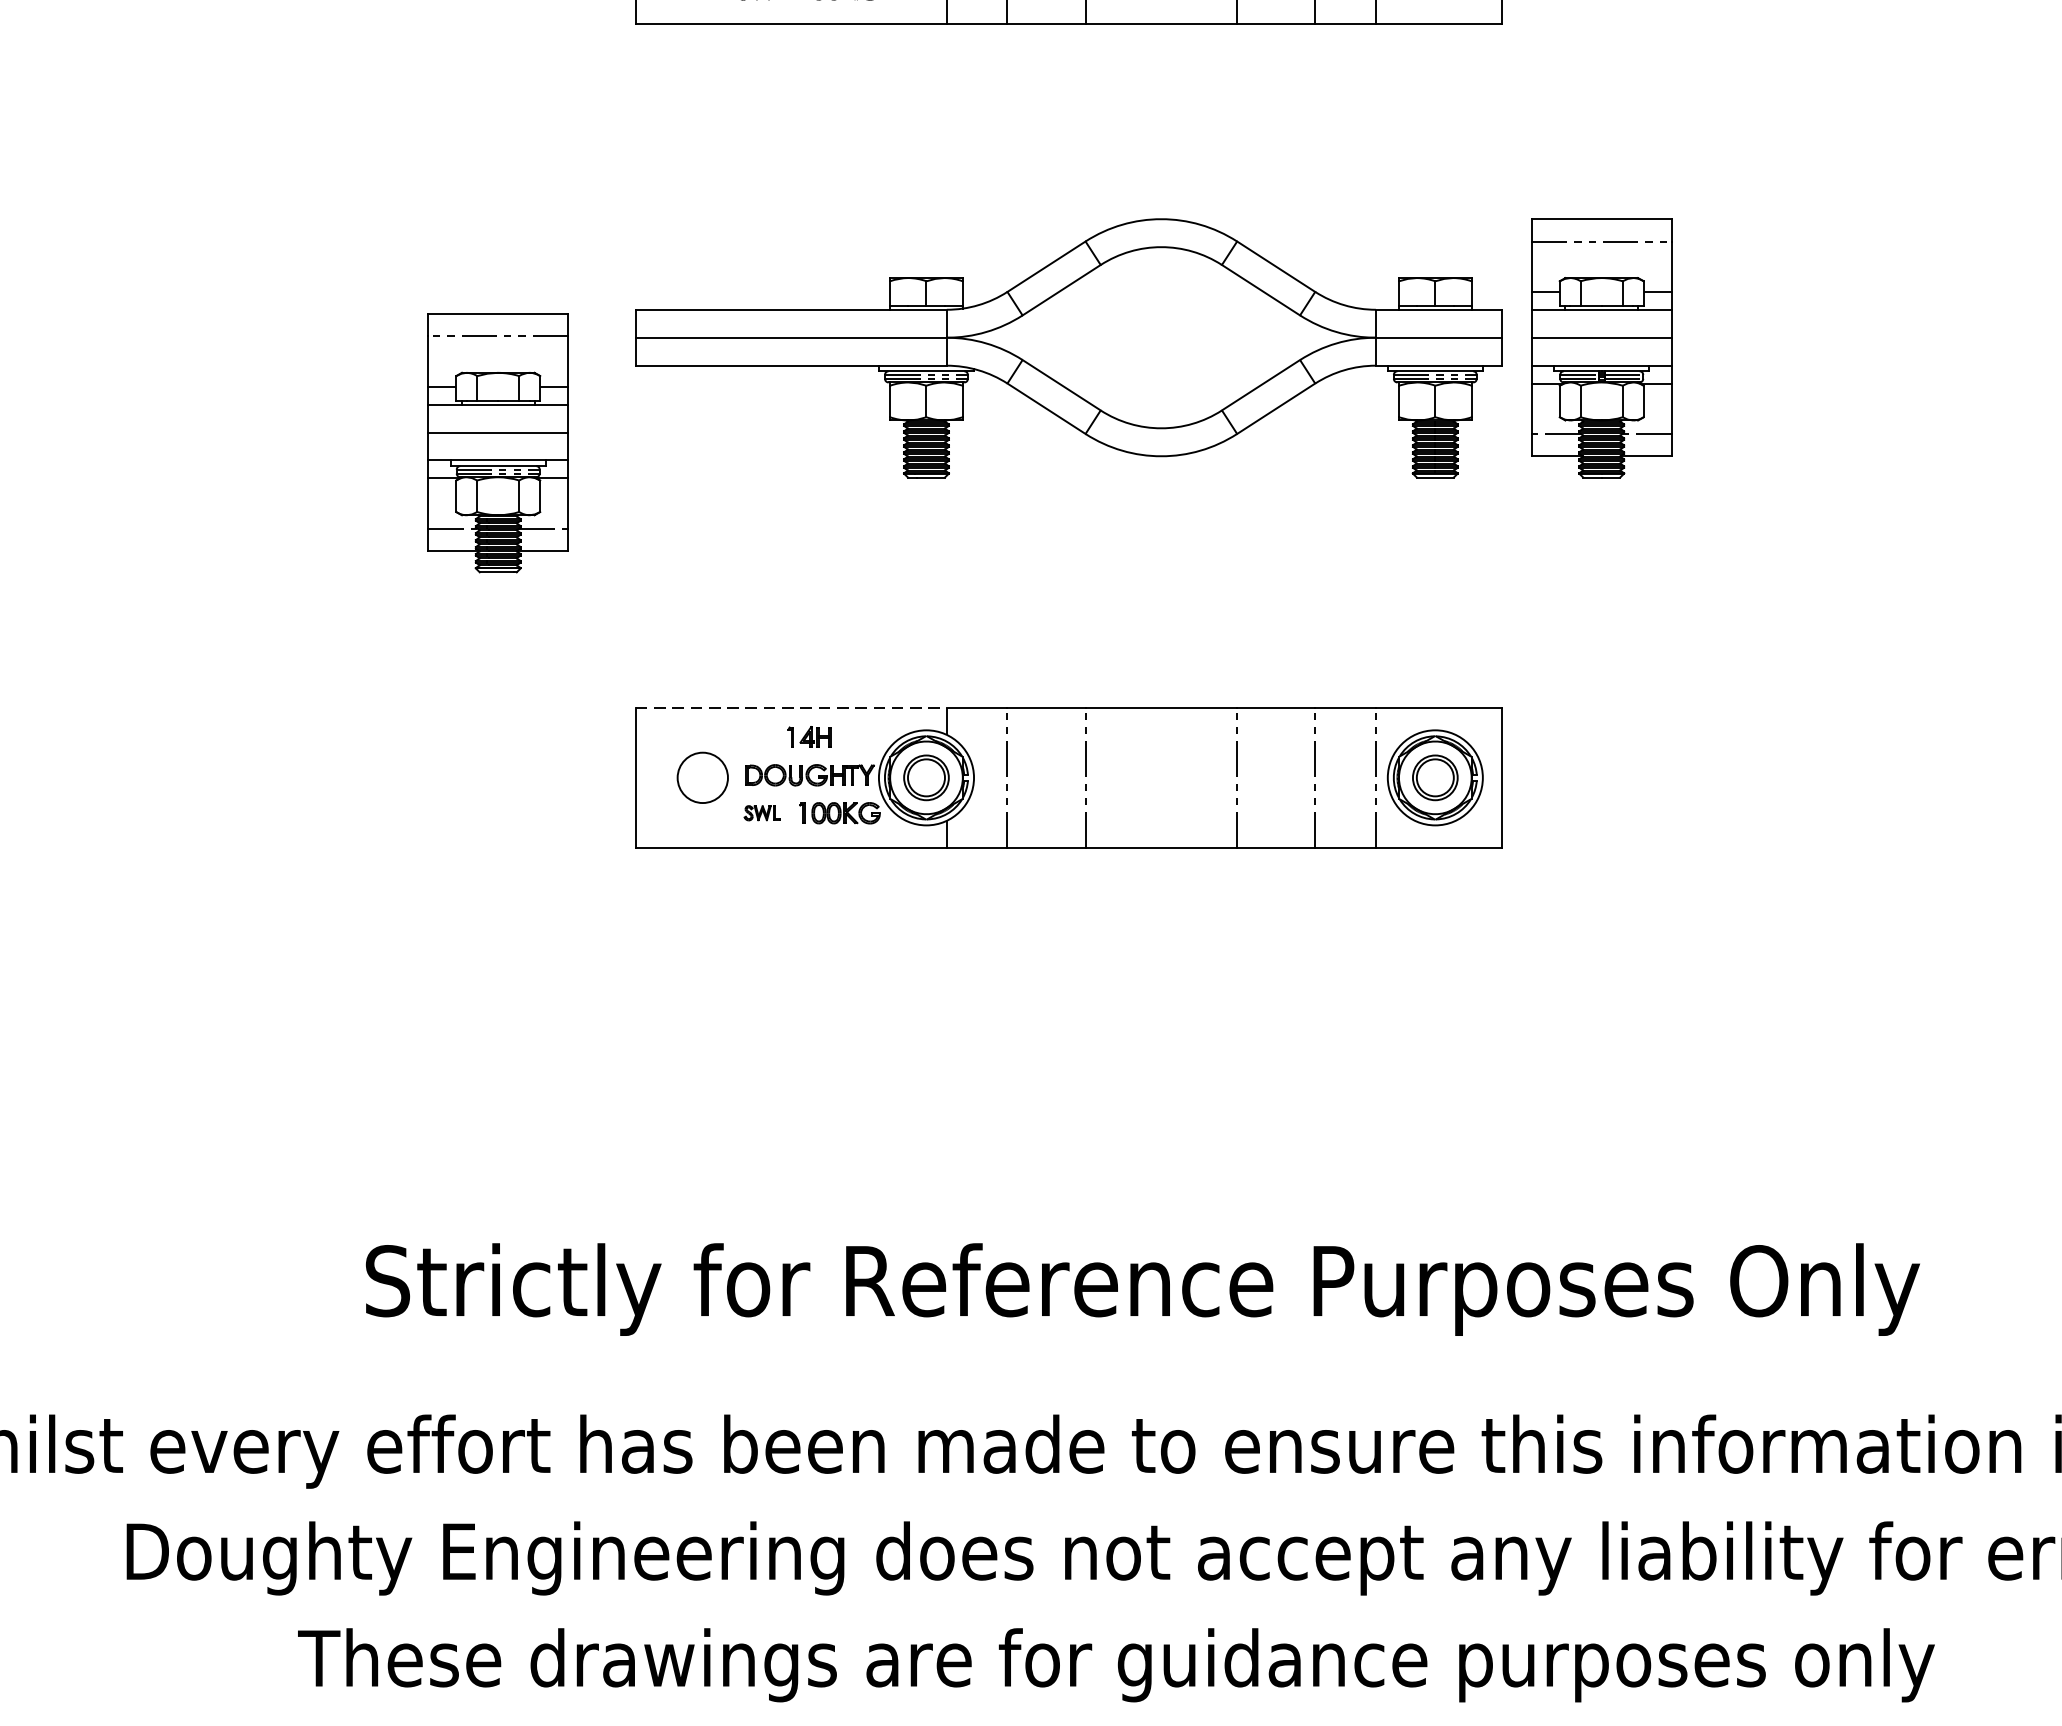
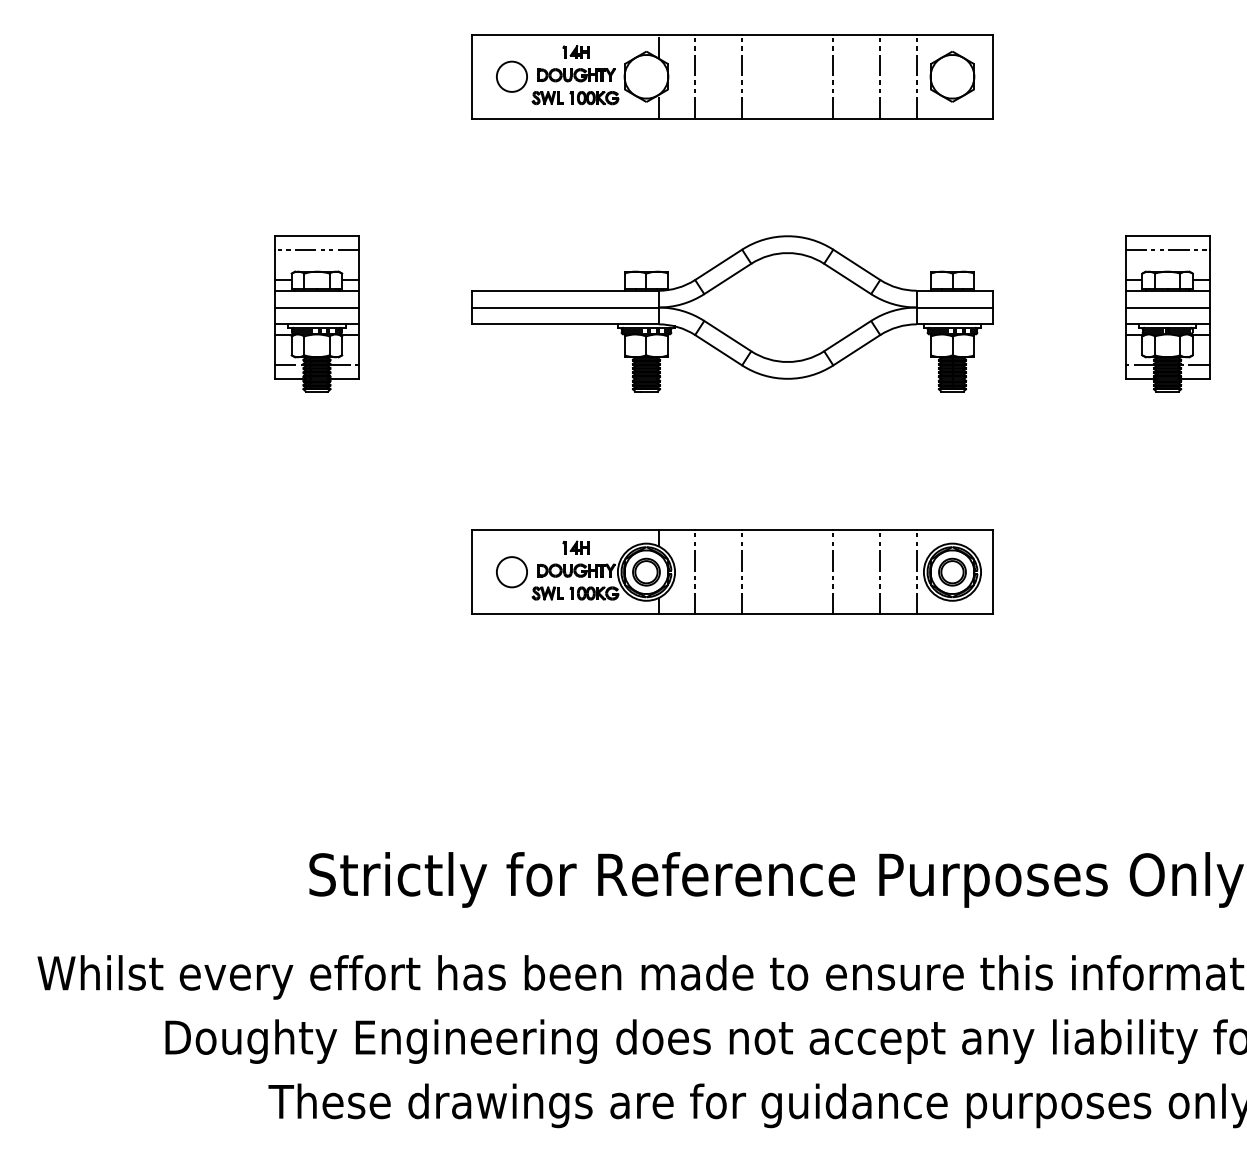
part: (1601, 347) -> (1167, 313), moved
part: (497, 442) -> (316, 313), moved
line: (791, 708) -> (565, 530), dashed -> solid
part: (761, 813) -> (547, 593), size x1.43

